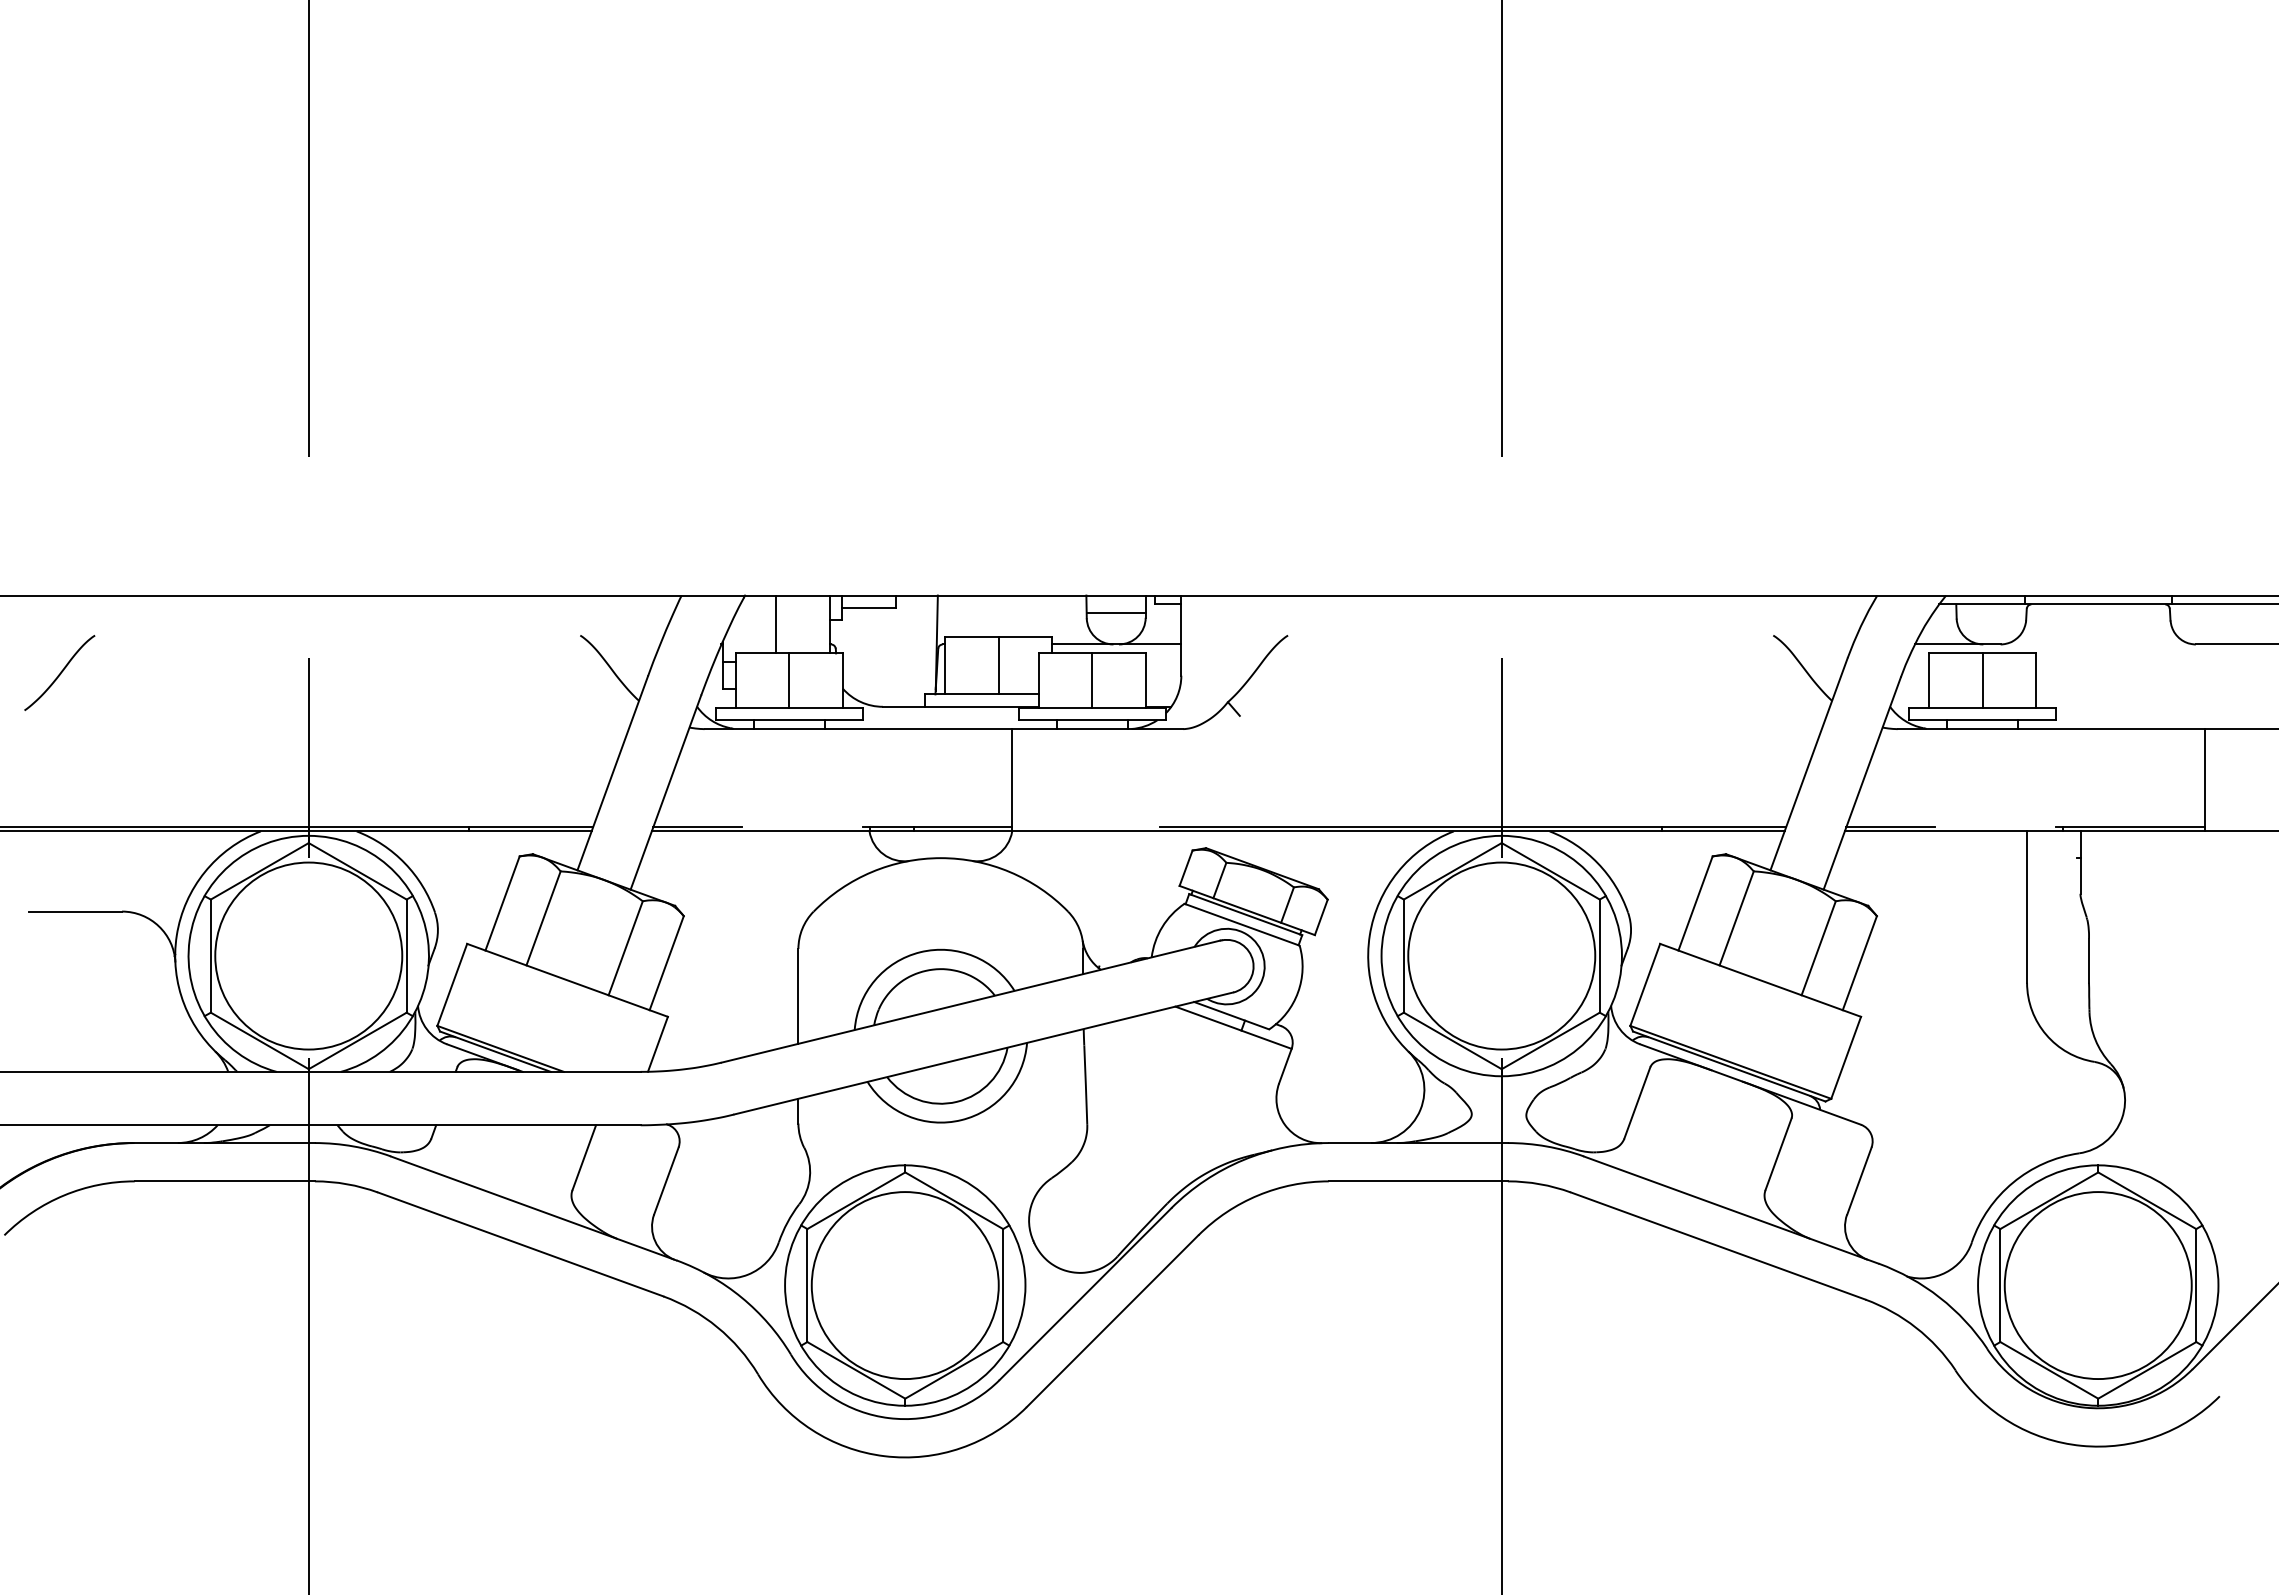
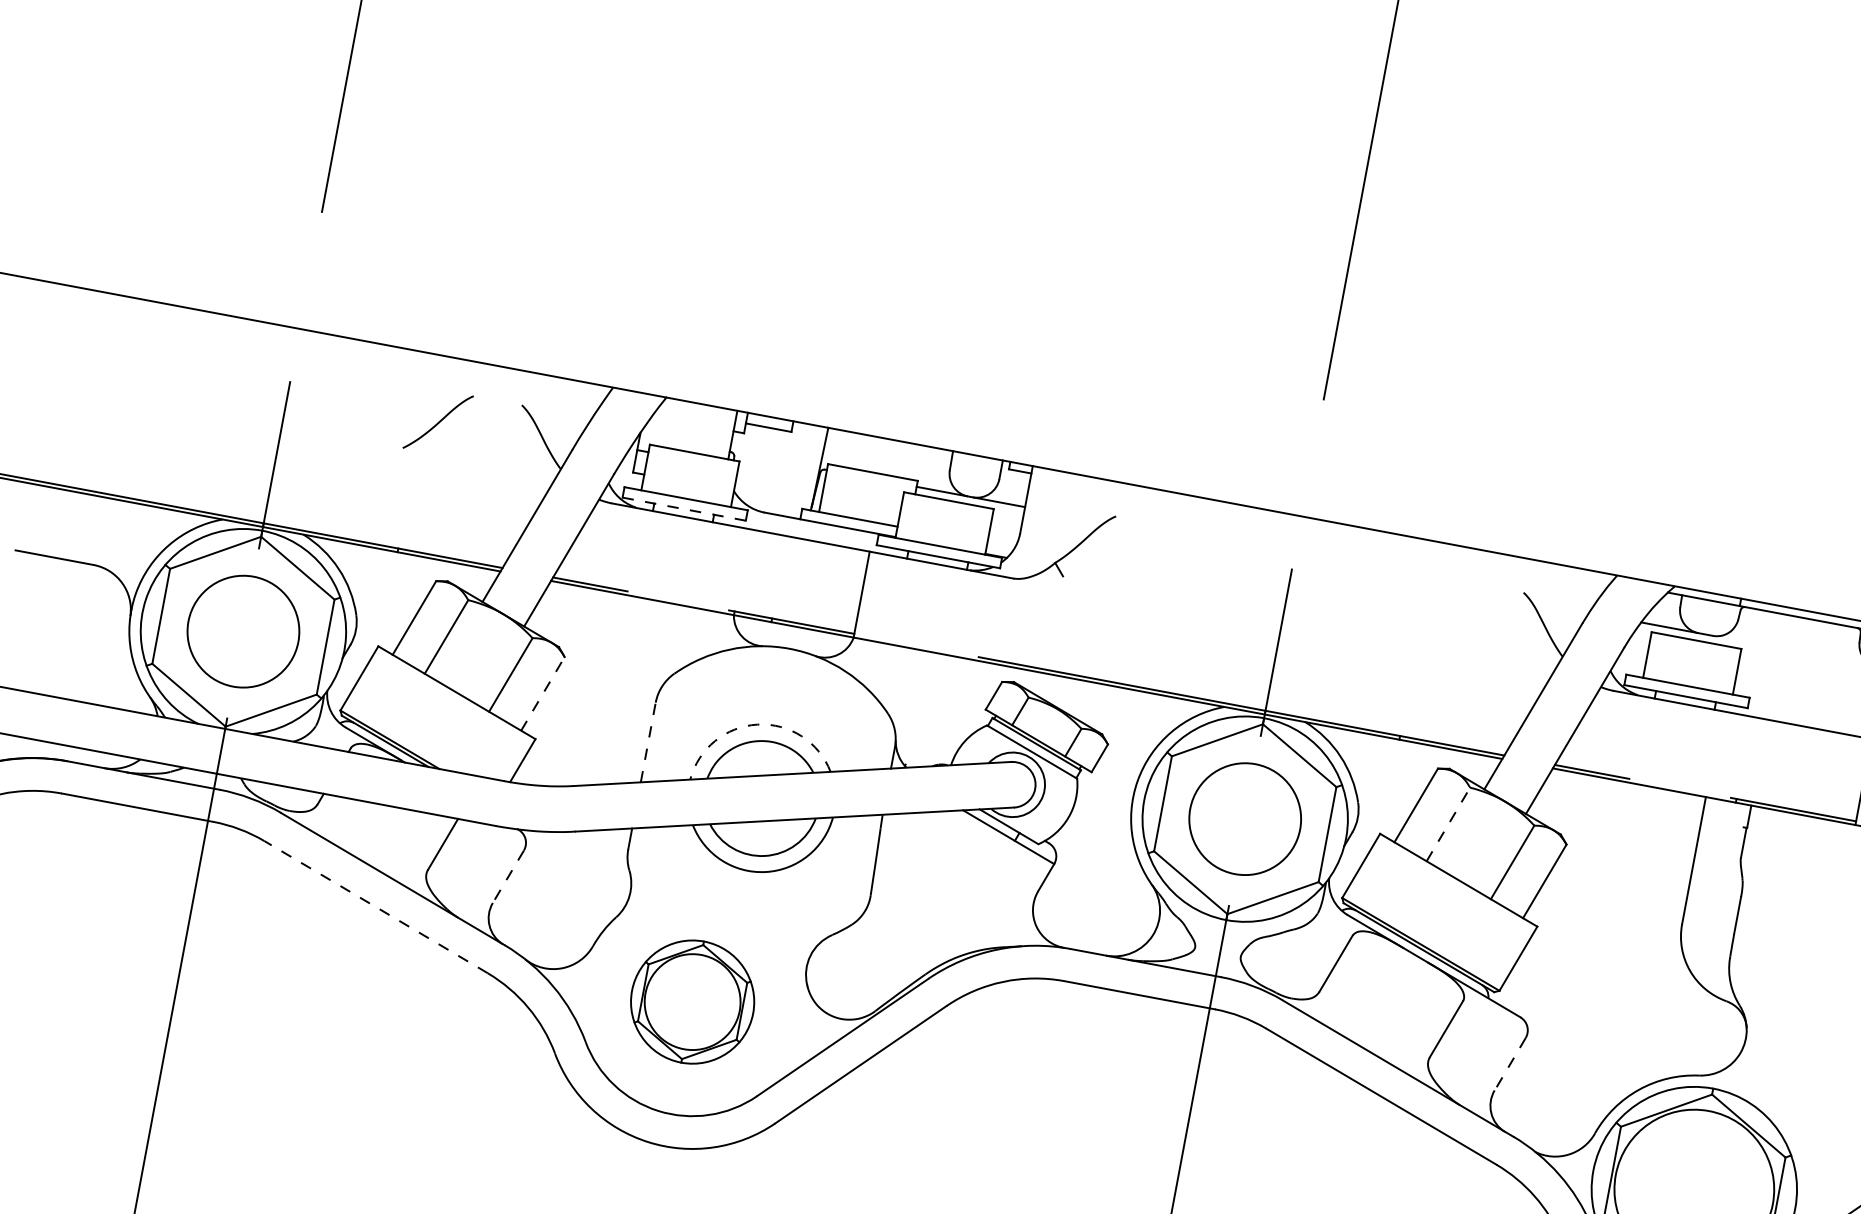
line: (1115, 613) -> (974, 470), removed
line: (776, 624) -> (688, 426), removed
line: (998, 665) -> (868, 496), removed
curve: (60, 672) -> (438, 421), moved
line: (789, 680) -> (690, 475), removed
line: (1092, 680) -> (944, 523), removed
line: (1982, 680) -> (1692, 663), removed
line: (790, 720) -> (684, 509), solid -> dashed
line: (1736, 917) -> (1448, 823), solid -> dashed
arc: (920, 952) -> (757, 724), solid -> dashed
circle: (308, 955) -> (243, 631), size x0.7
circle: (1501, 955) -> (1245, 818), size x0.7
line: (666, 962) -> (542, 693), solid -> dashed
line: (798, 995) -> (648, 741), solid -> dashed
line: (666, 1181) -> (508, 877), solid -> dashed
line: (1859, 1181) -> (1510, 1064), solid -> dashed
line: (520, 1244) -> (375, 907), solid -> dashed
part: (905, 1285) -> (692, 1002), size x0.6

